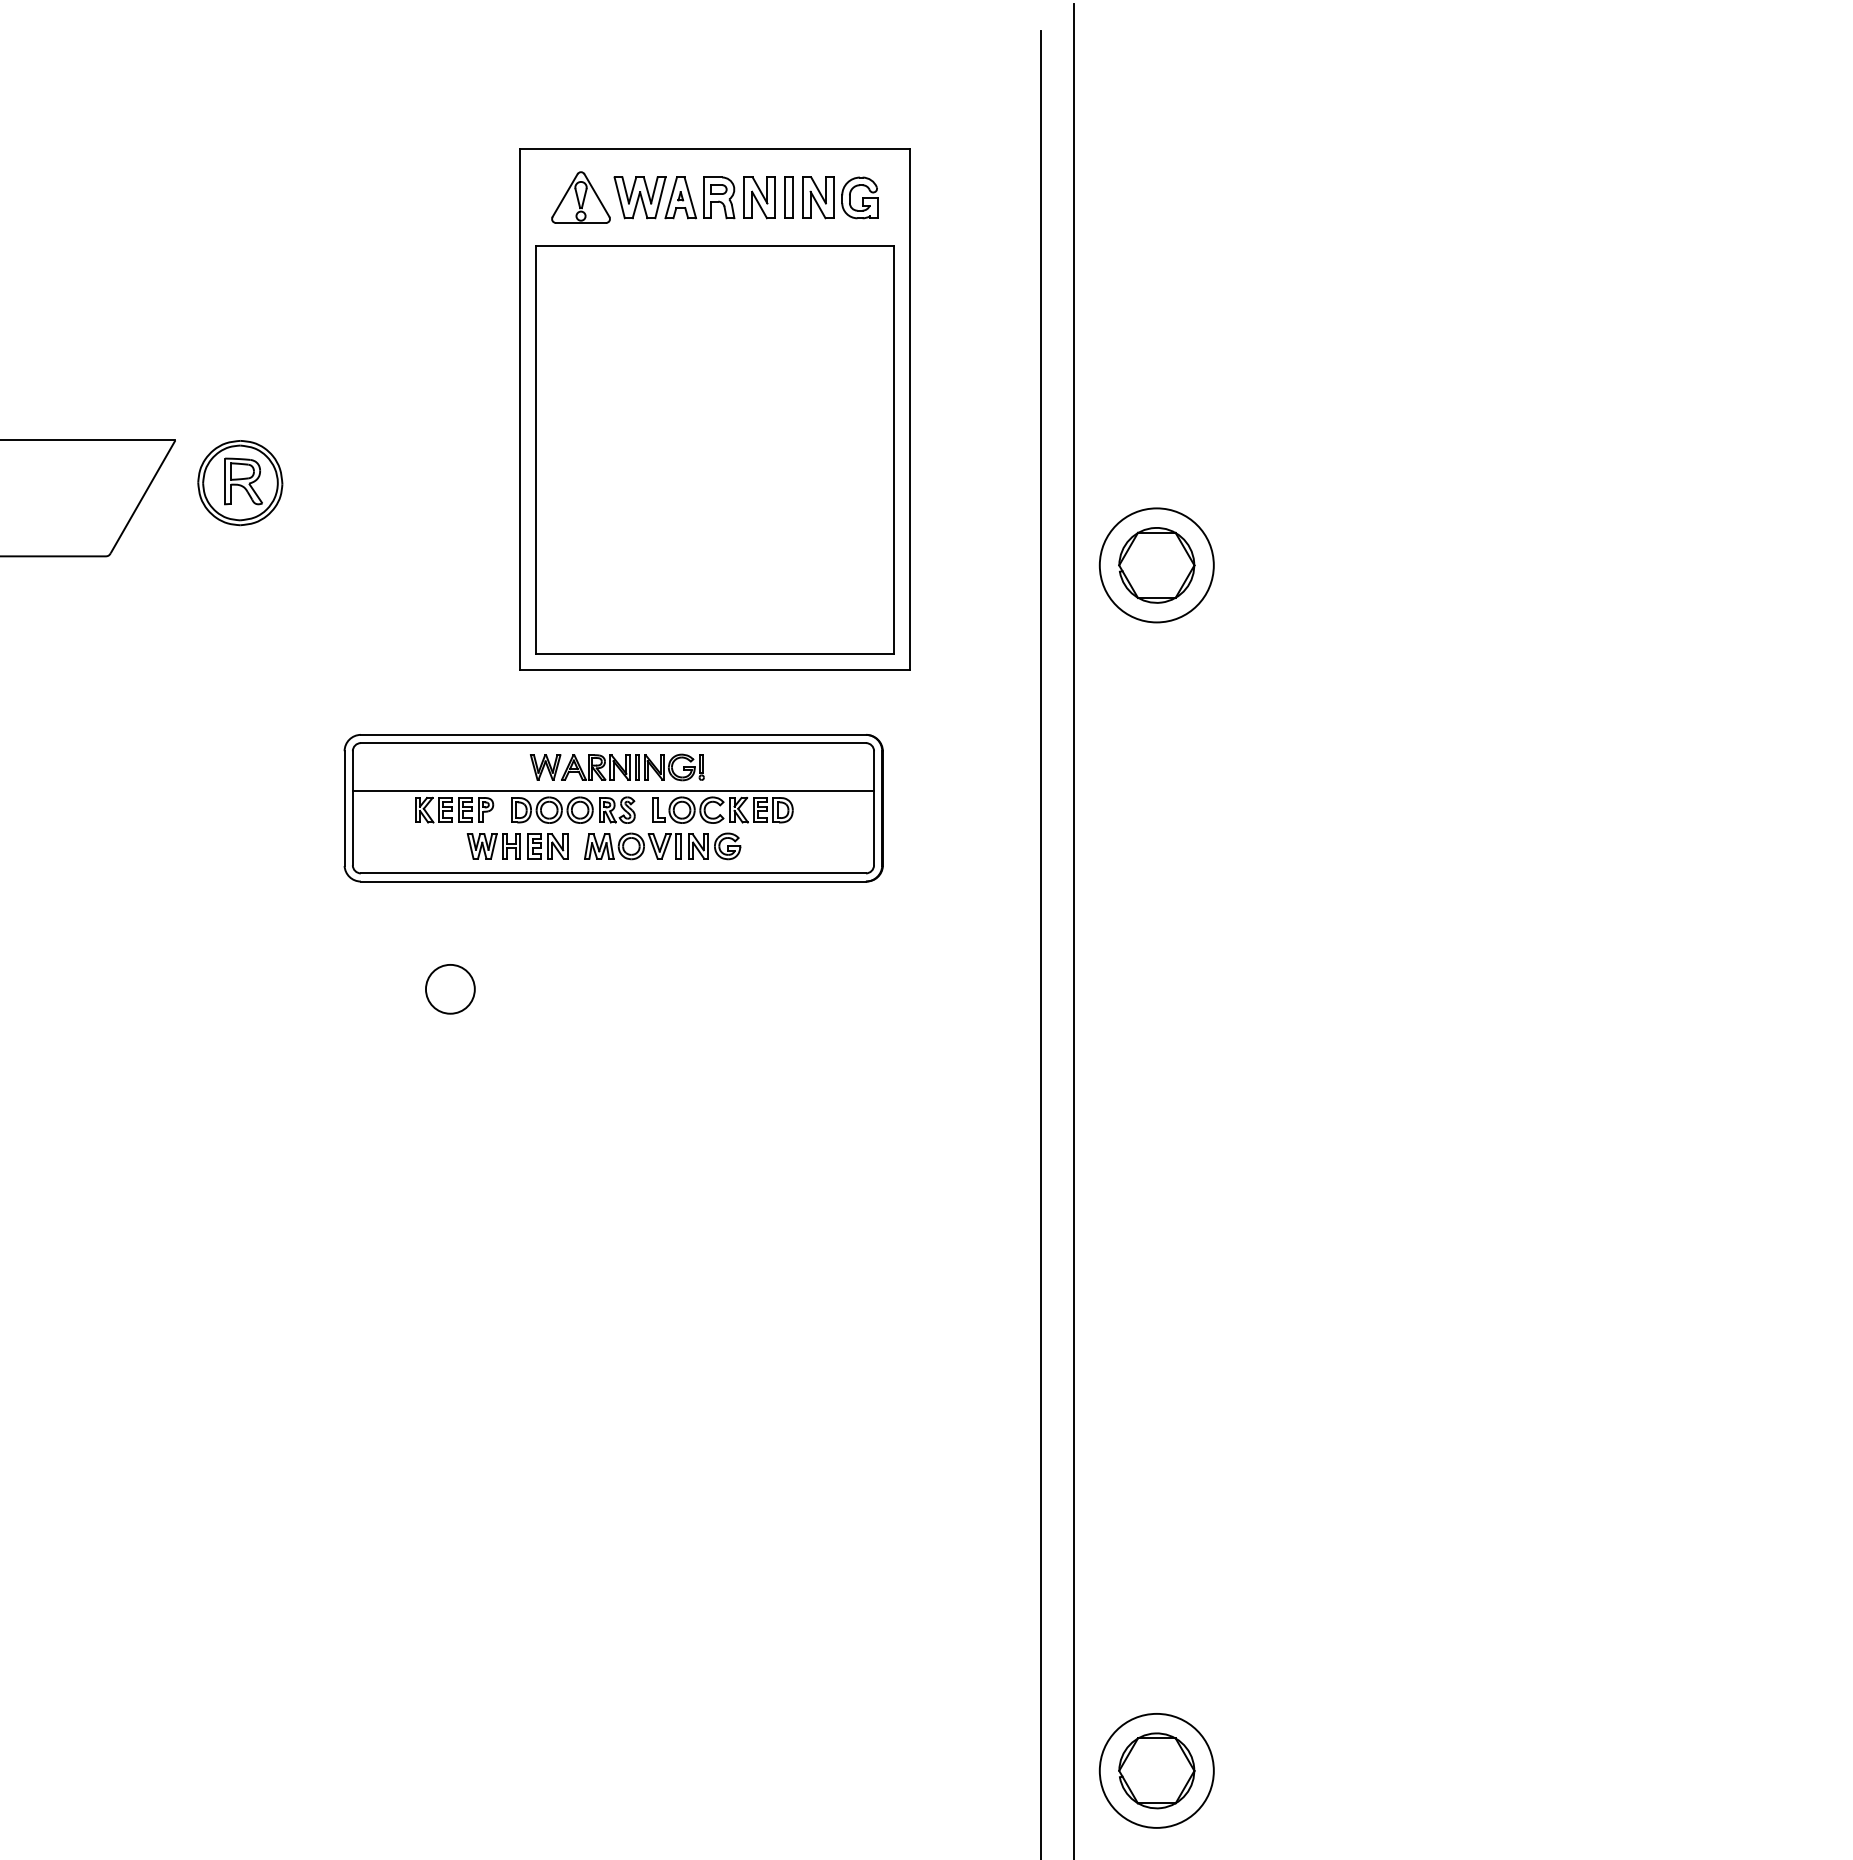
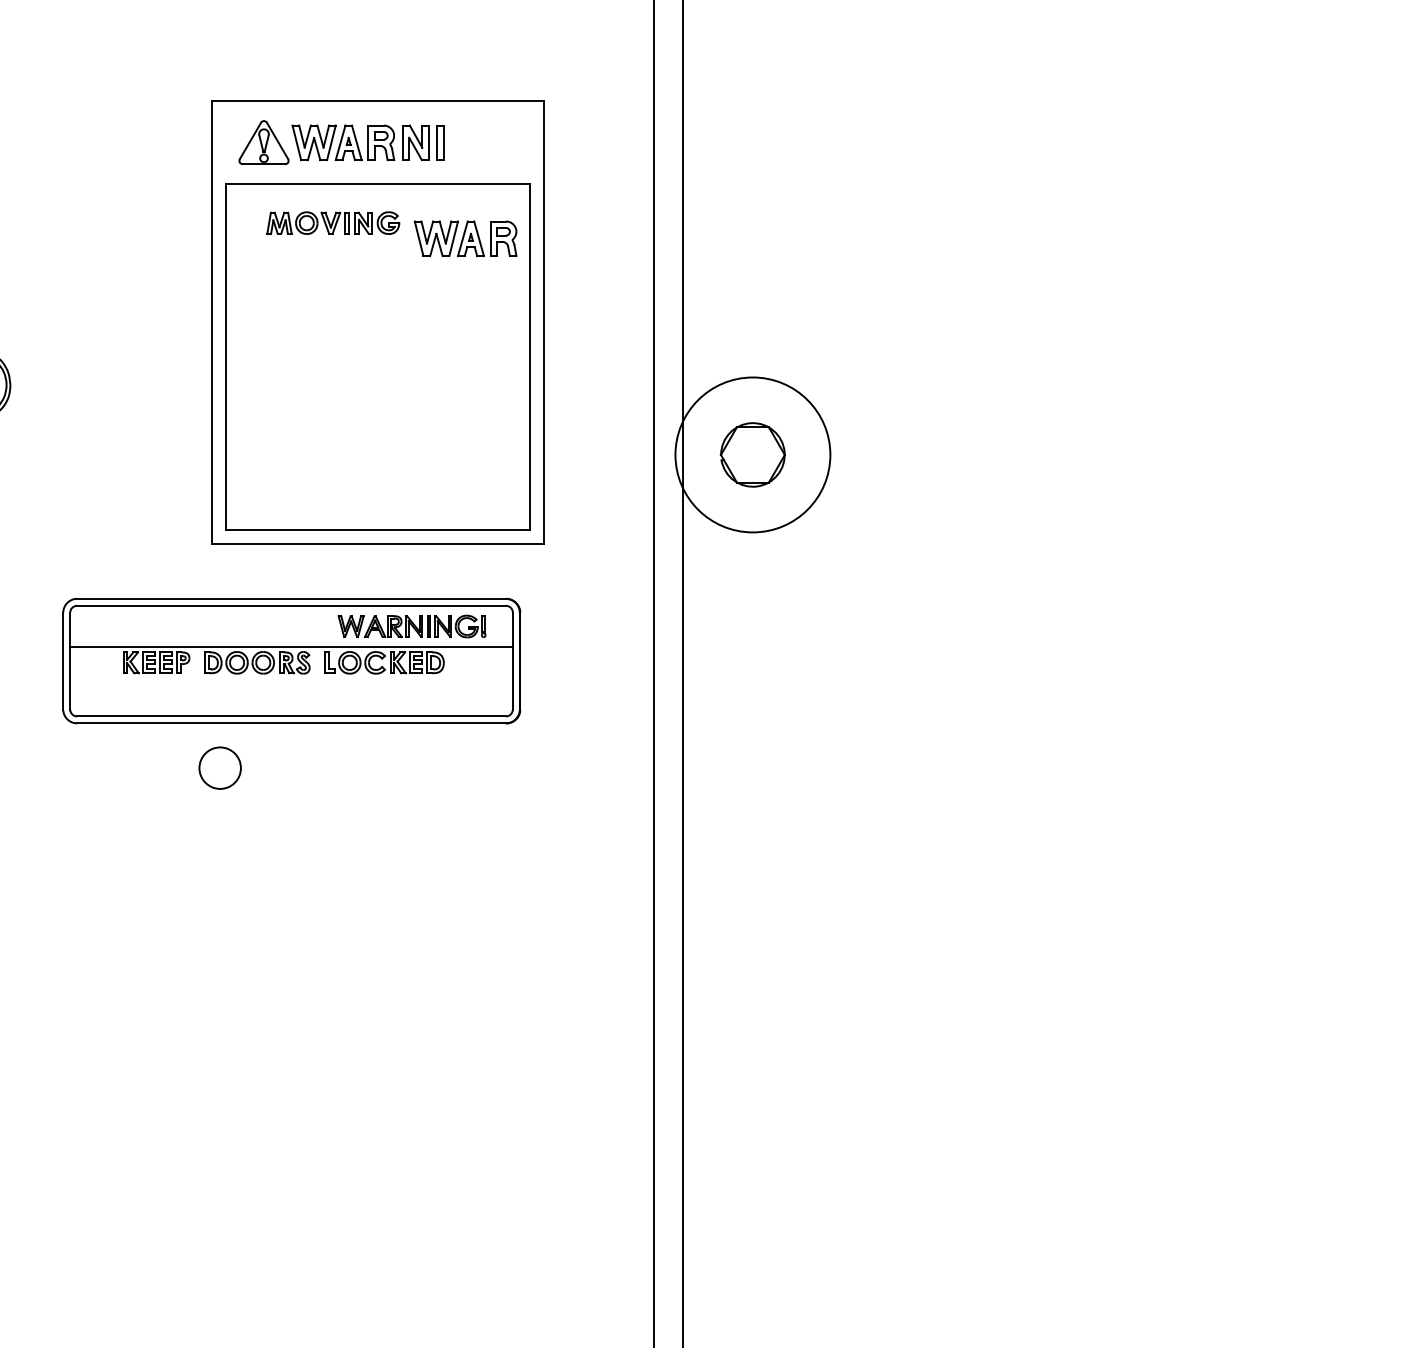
part: (840, 197) -> (484, 142), removed
part: (818, 310) -> (465, 238), added
circle: (1156, 565) -> (752, 455), size x1.6
part: (617, 767) -> (412, 626), moved
part: (517, 846) -> (210, 693), removed
part: (662, 846) -> (333, 223), moved
circle: (450, 989) -> (220, 768), moved

